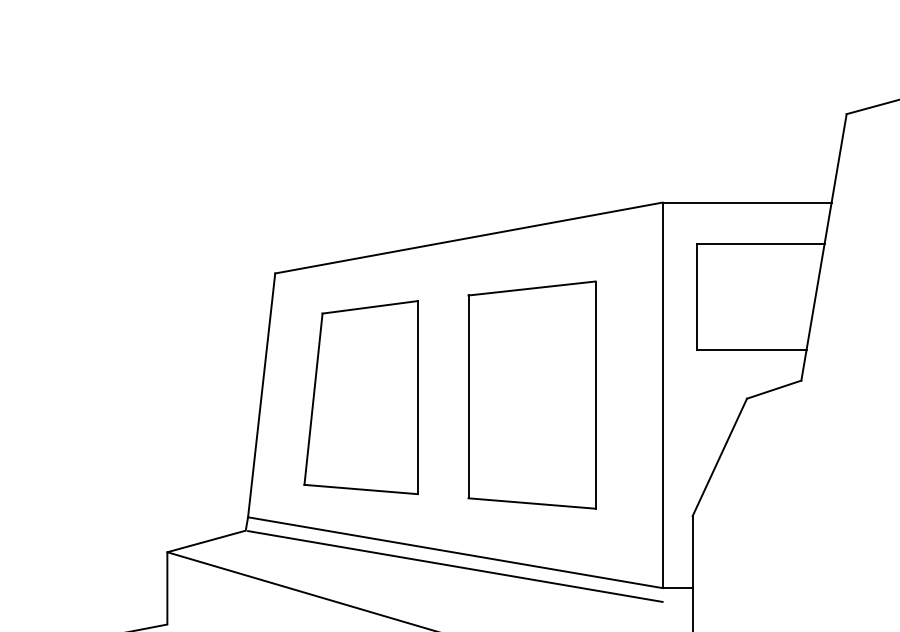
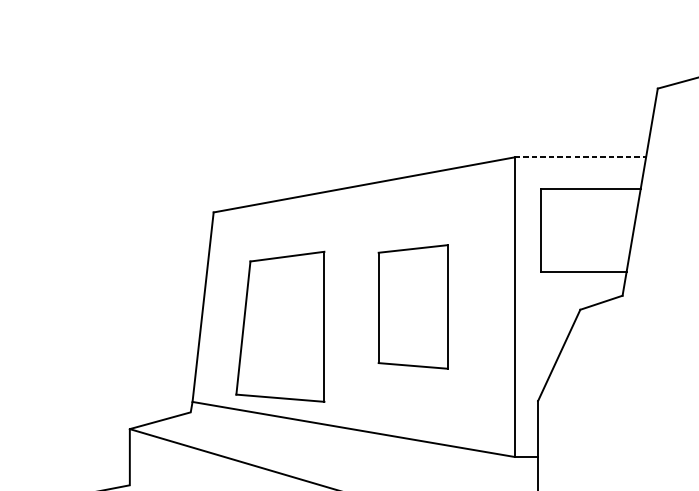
line: (747, 202) -> (580, 157), solid -> dashed
part: (531, 394) -> (412, 306), size x0.7
part: (360, 397) -> (279, 326), moved
line: (455, 566) -> (353, 440), removed

